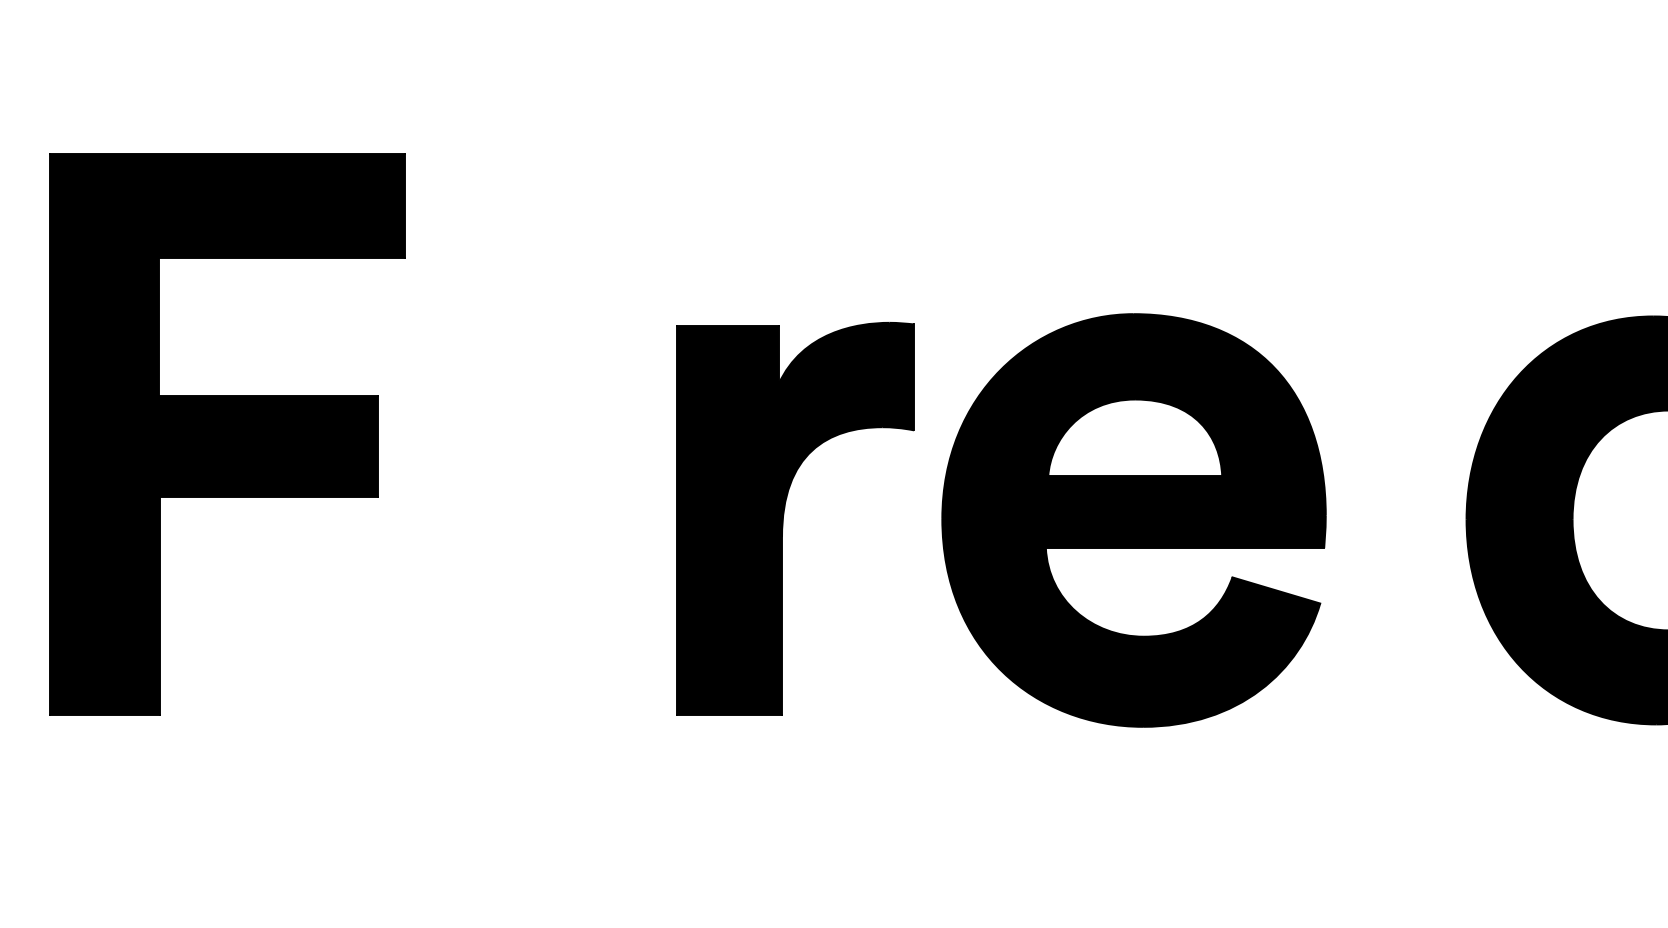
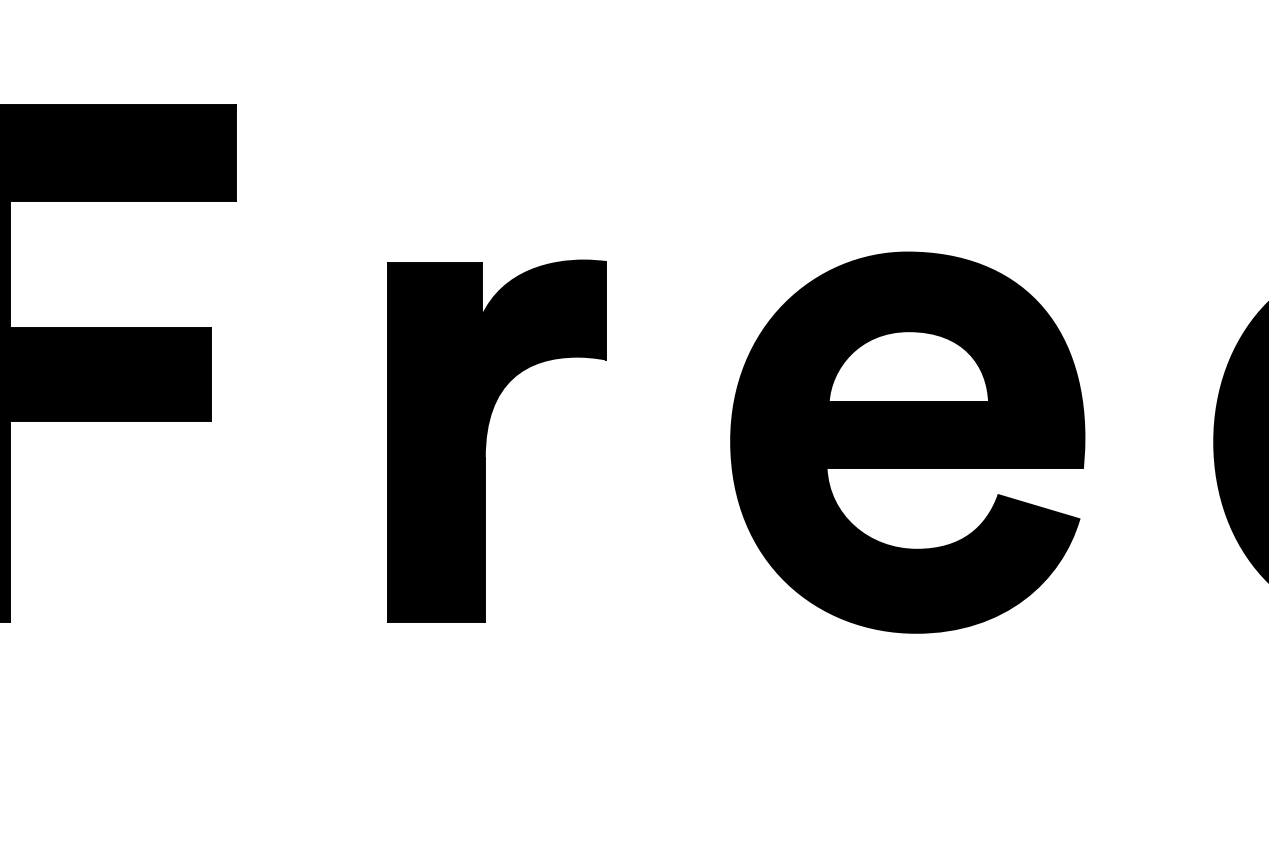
part: (784, 515) -> (487, 438), moved

